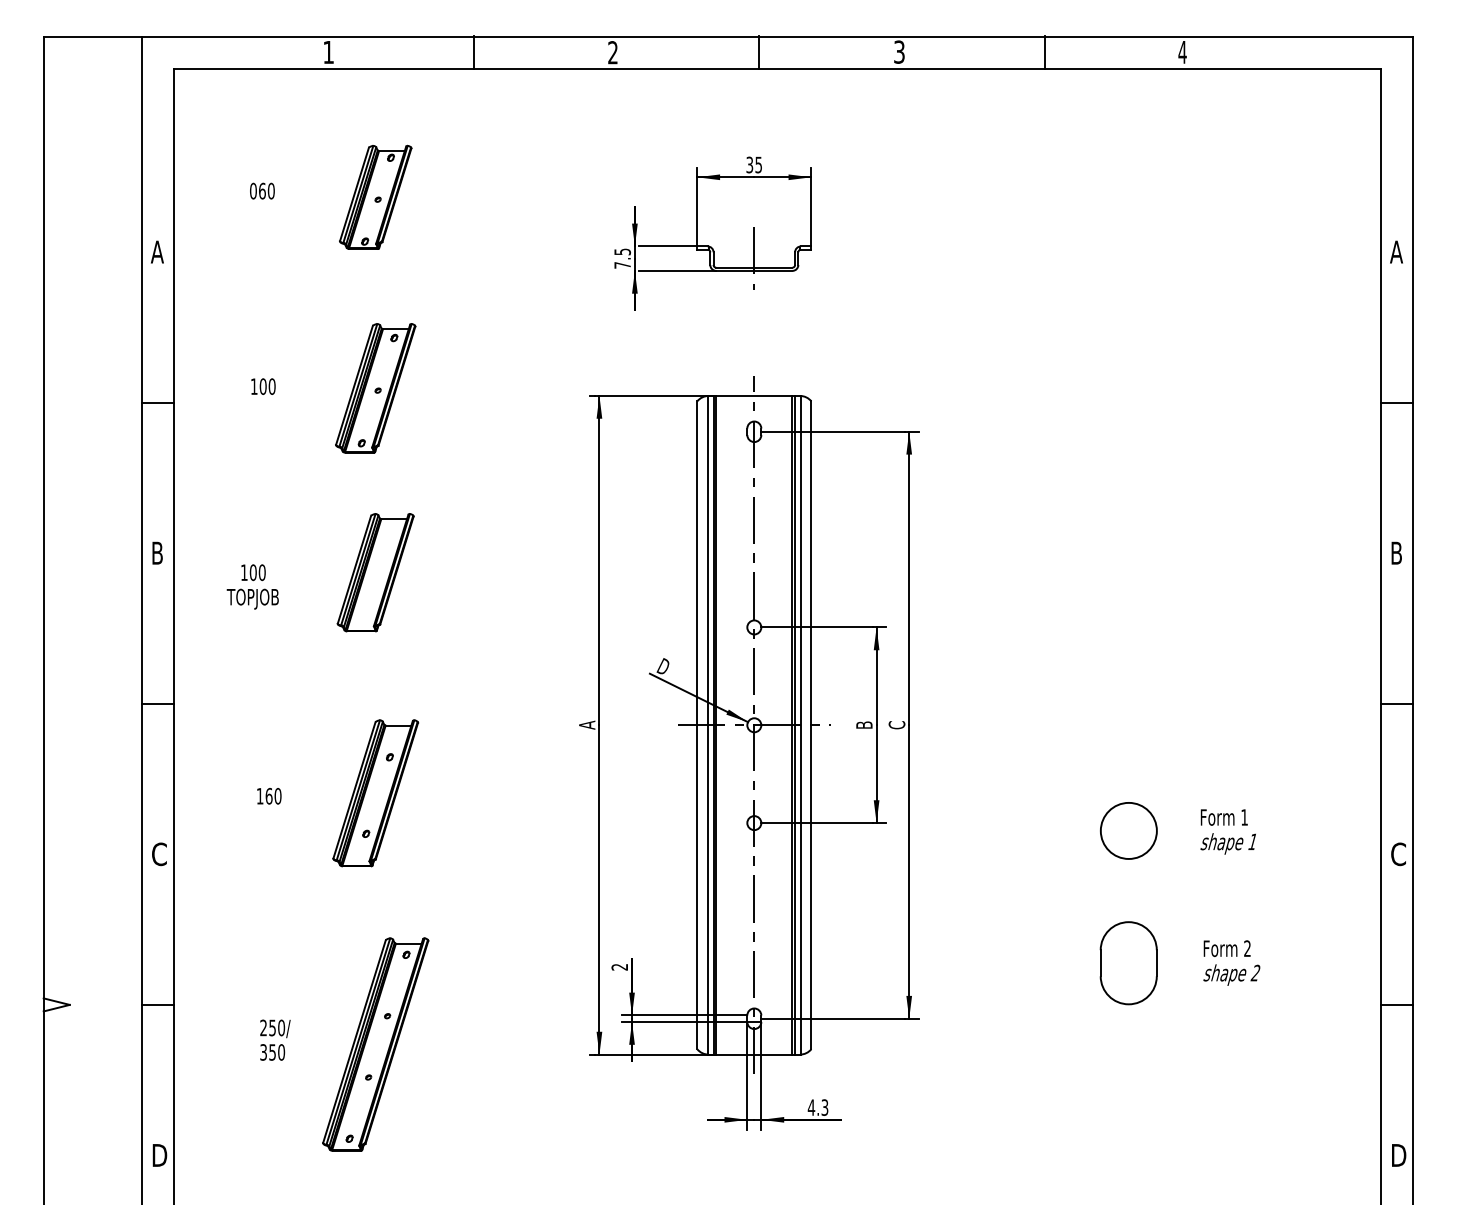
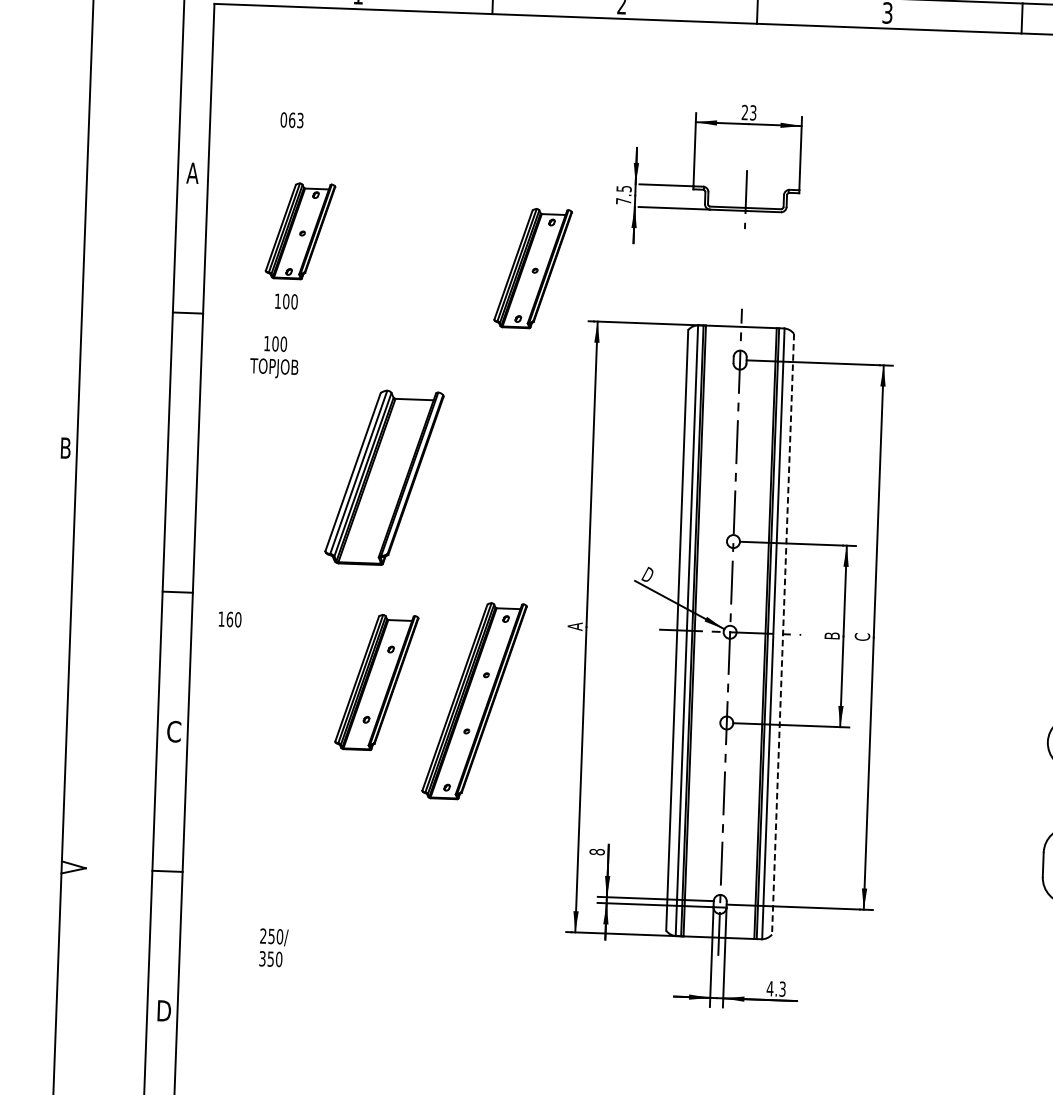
text: (754, 164) -> (749, 112), 35 -> 23
text: (270, 190) -> (299, 119), 060 -> 063
part: (375, 196) -> (300, 230), moved
part: (375, 388) -> (532, 268), moved
text: (157, 552) -> (65, 447), moved
part: (375, 572) -> (384, 477), size x1.6
text: (252, 586) -> (274, 356), moved
line: (811, 725) -> (783, 634), solid -> dashed
text: (269, 796) -> (230, 619), moved
text: (619, 966) -> (596, 851), 2 -> 8
text: (275, 1039) -> (273, 947), moved
part: (375, 1044) -> (474, 701), moved

